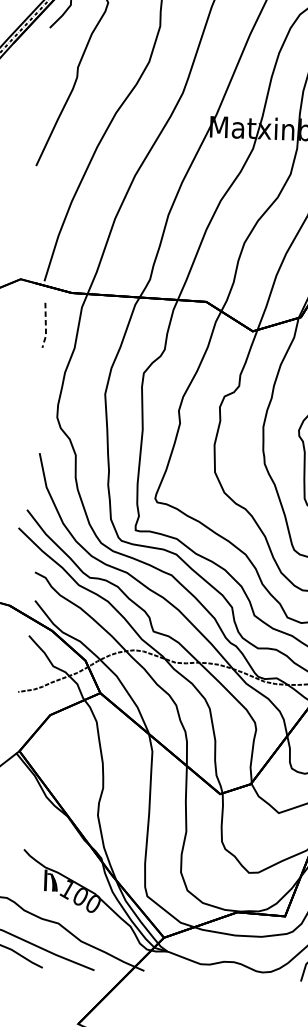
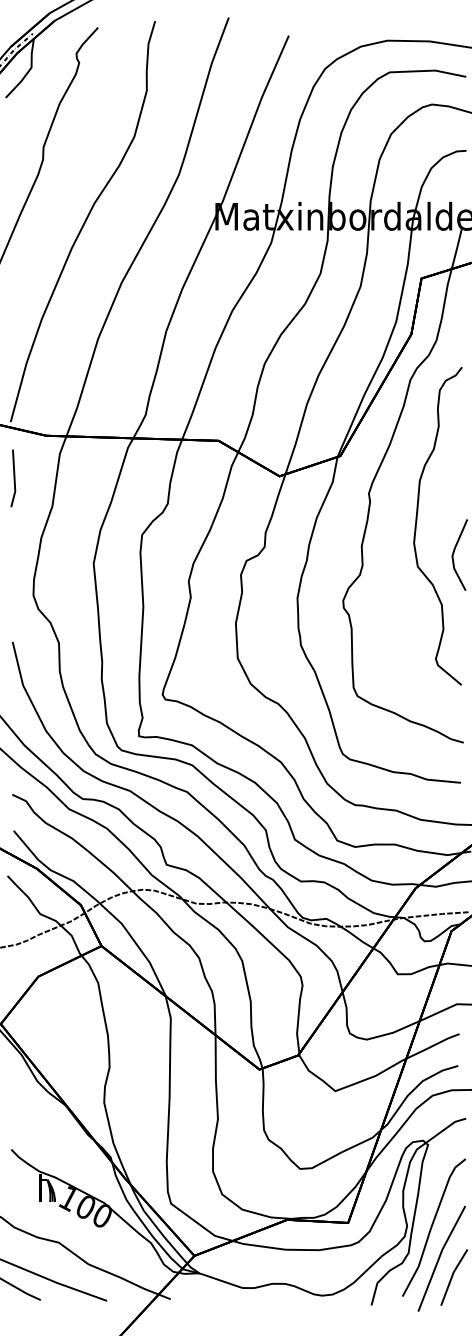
line: (45, 326) -> (14, 479), dashed -> solid

